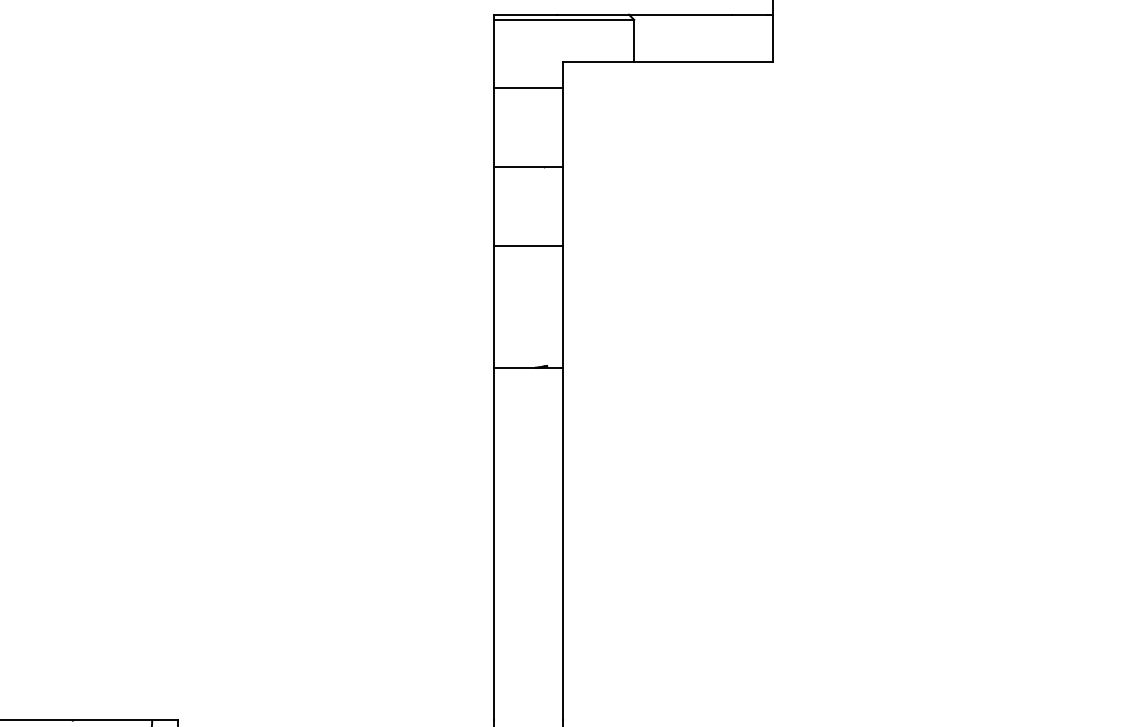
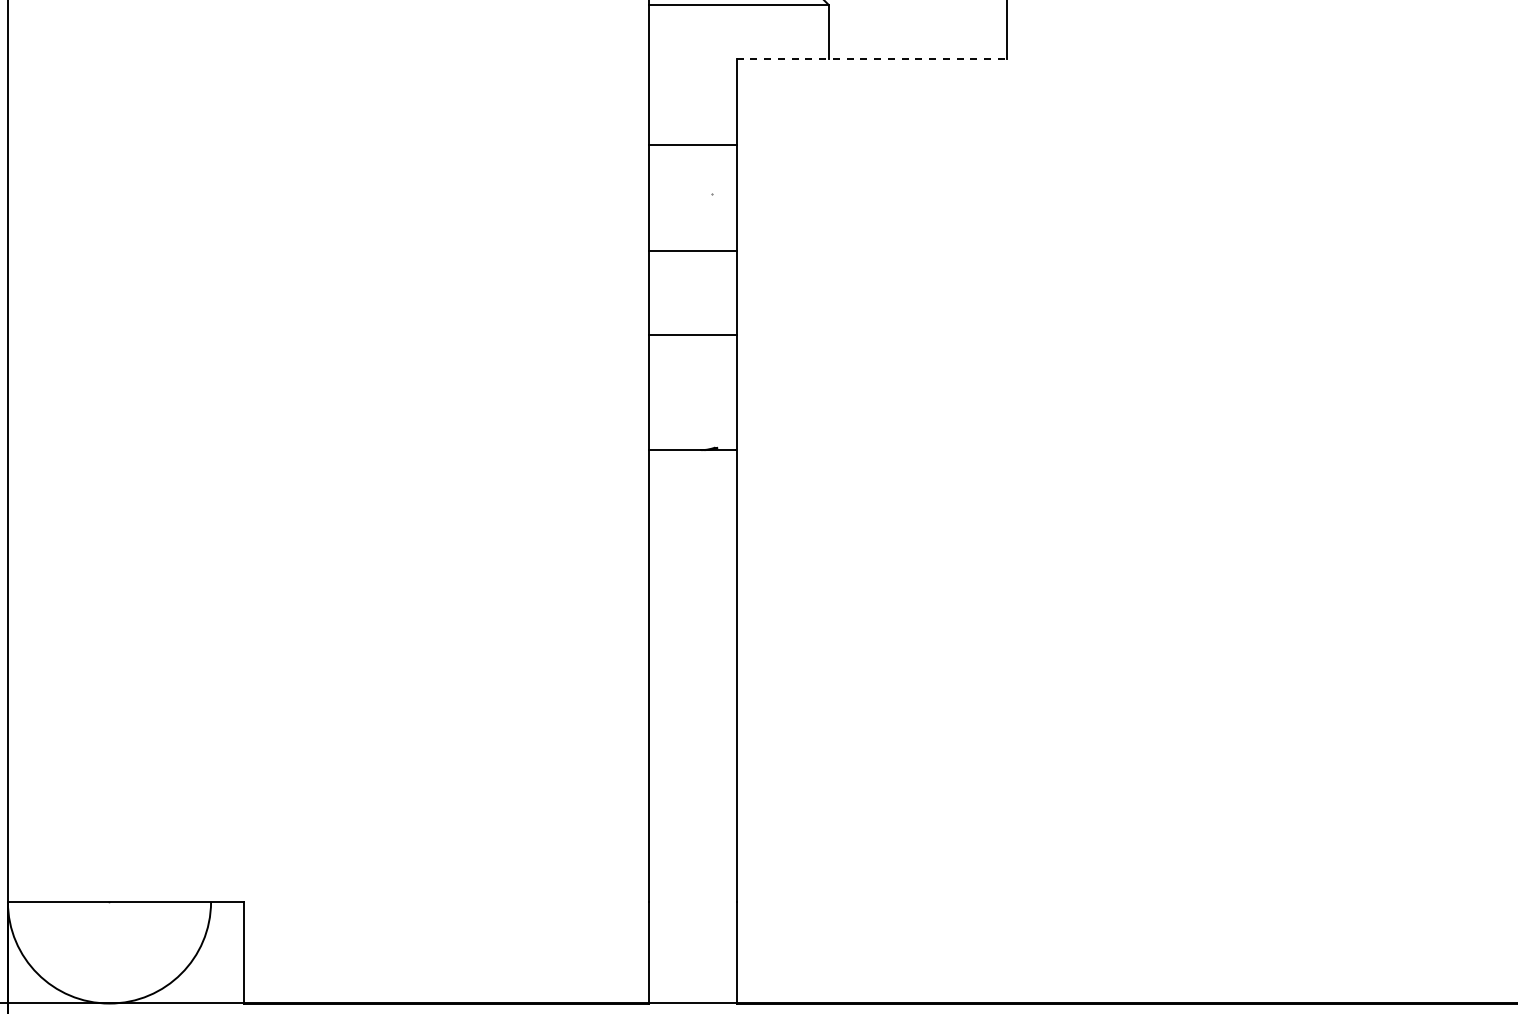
line: (667, 61) -> (871, 58), solid -> dashed
line: (528, 88) -> (692, 145), moved
line: (528, 167) -> (692, 250), moved
line: (528, 246) -> (692, 334), moved

